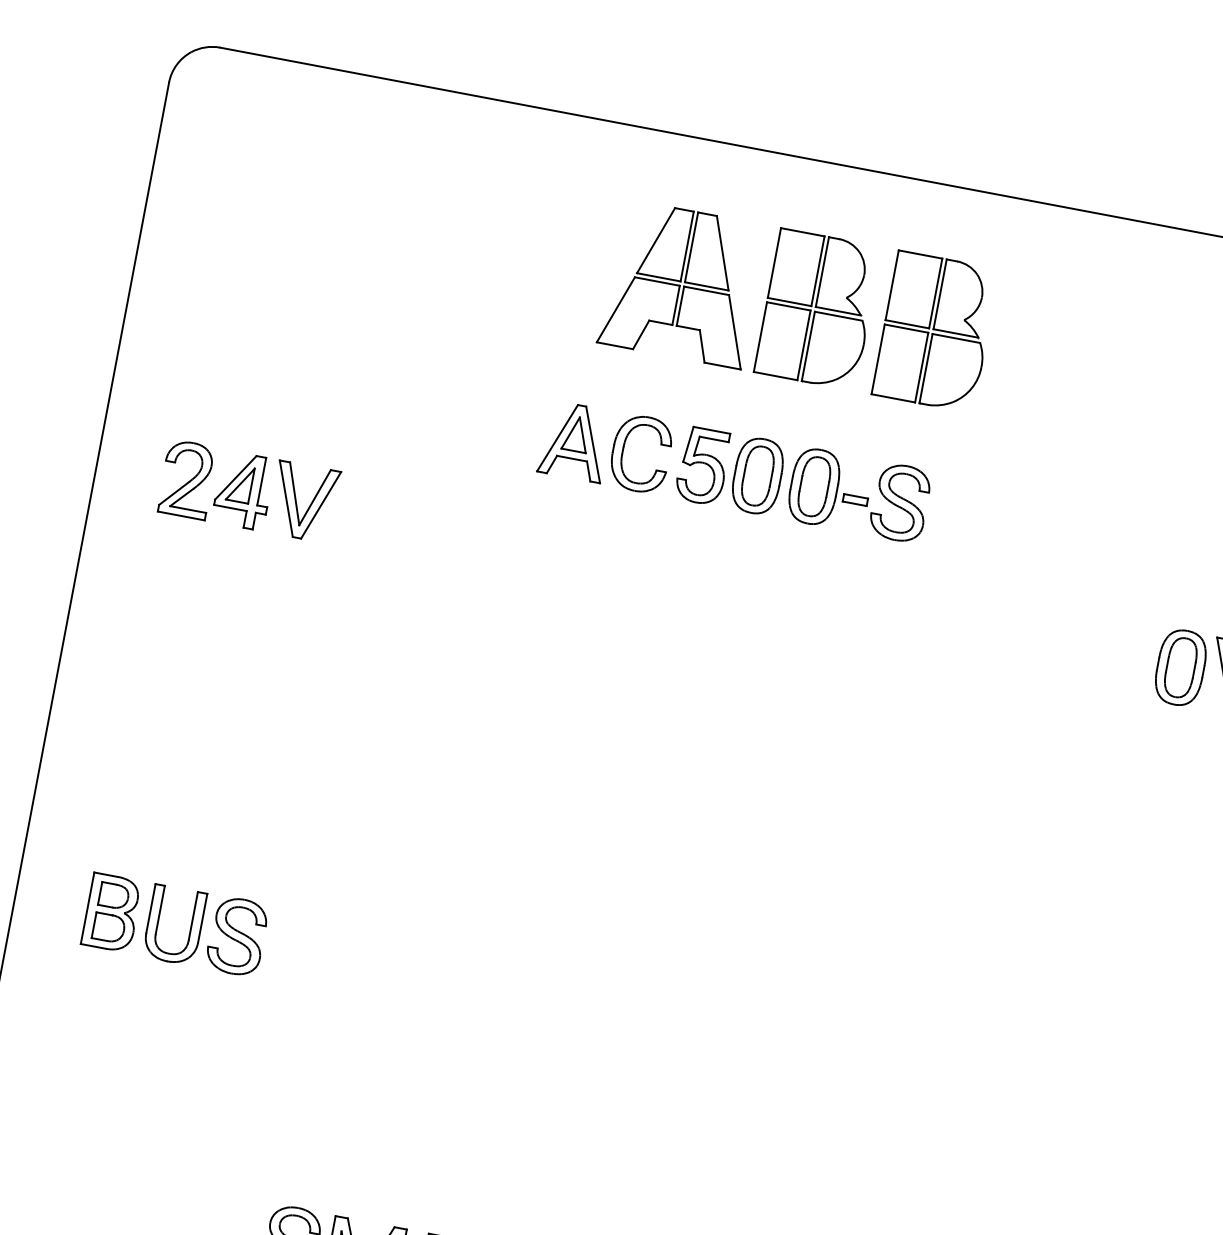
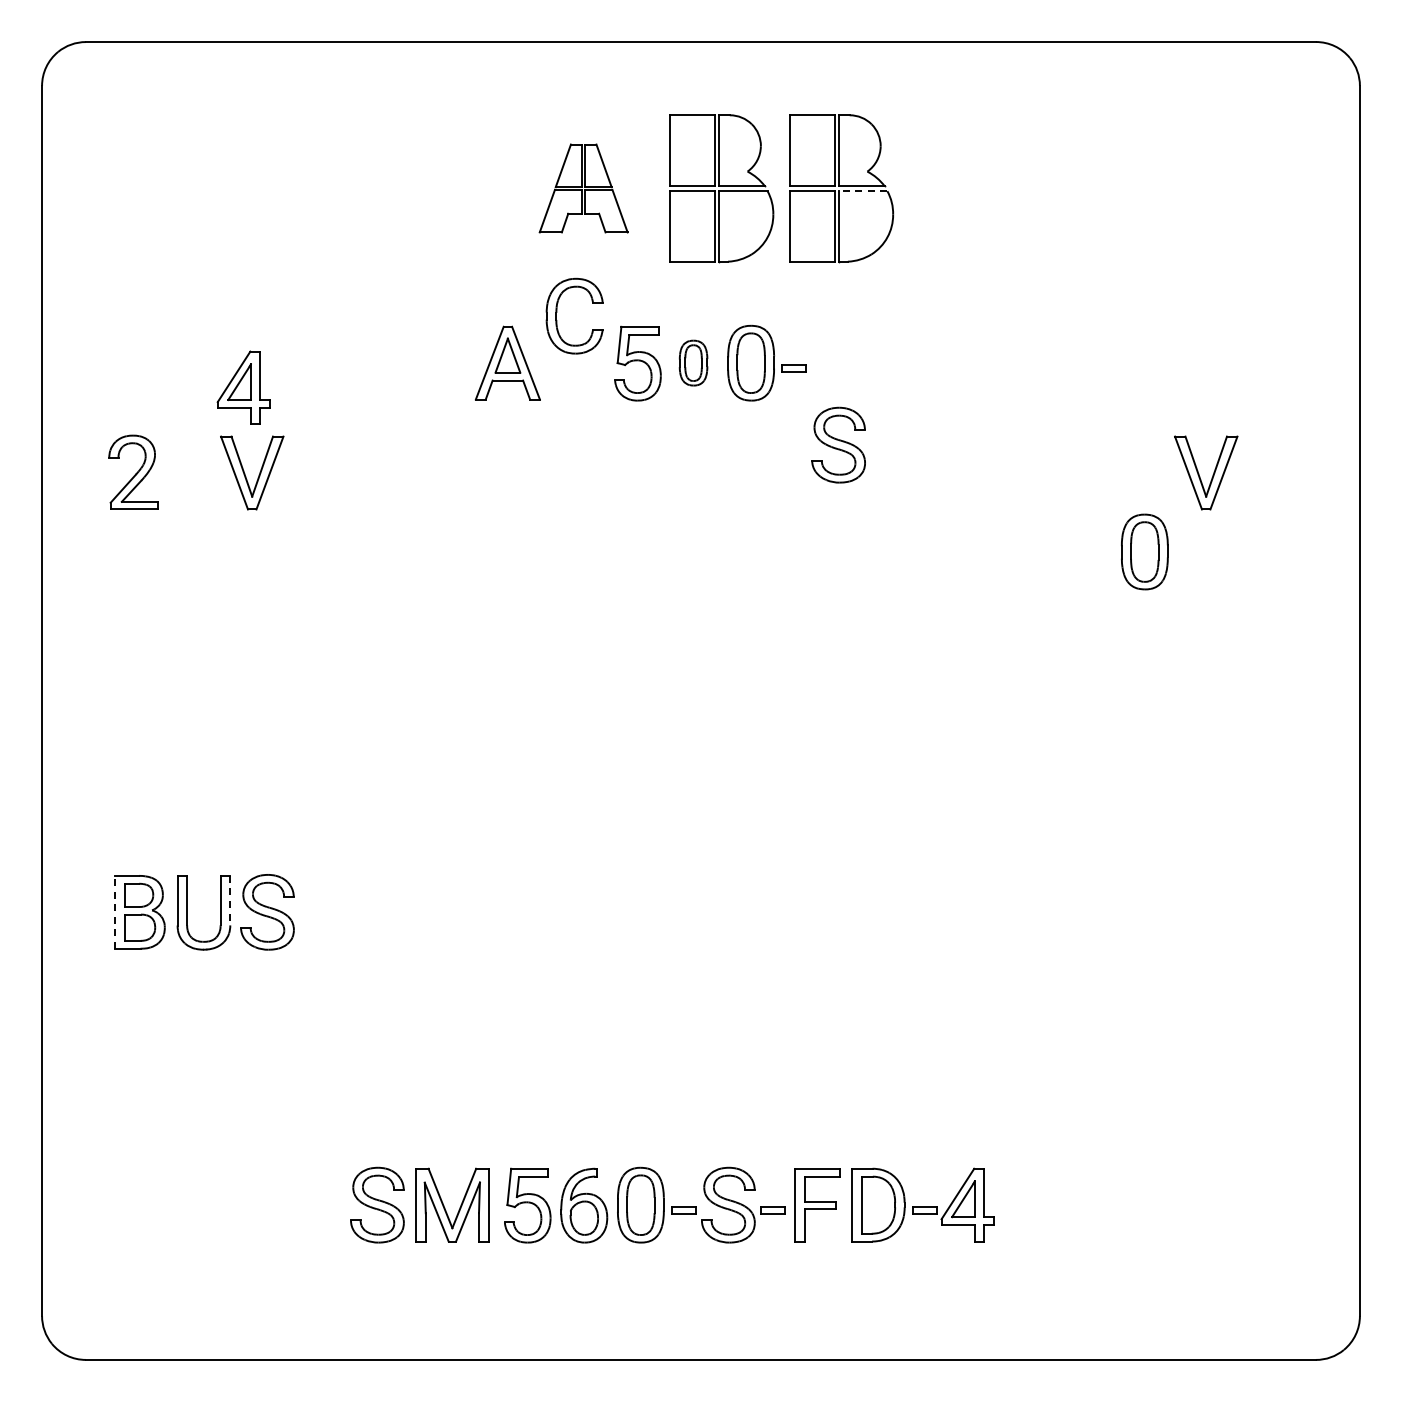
part: (682, 283) -> (583, 188), size x0.6
line: (955, 338) -> (862, 191), solid -> dashed
part: (624, 447) -> (557, 312), moved
part: (757, 475) -> (693, 362), size x0.6
part: (243, 490) -> (243, 387), moved
part: (900, 502) -> (838, 444), moved
part: (1180, 667) -> (1144, 551), moved
line: (87, 907) -> (115, 911), solid -> dashed
line: (202, 918) -> (230, 900), solid -> dashed

